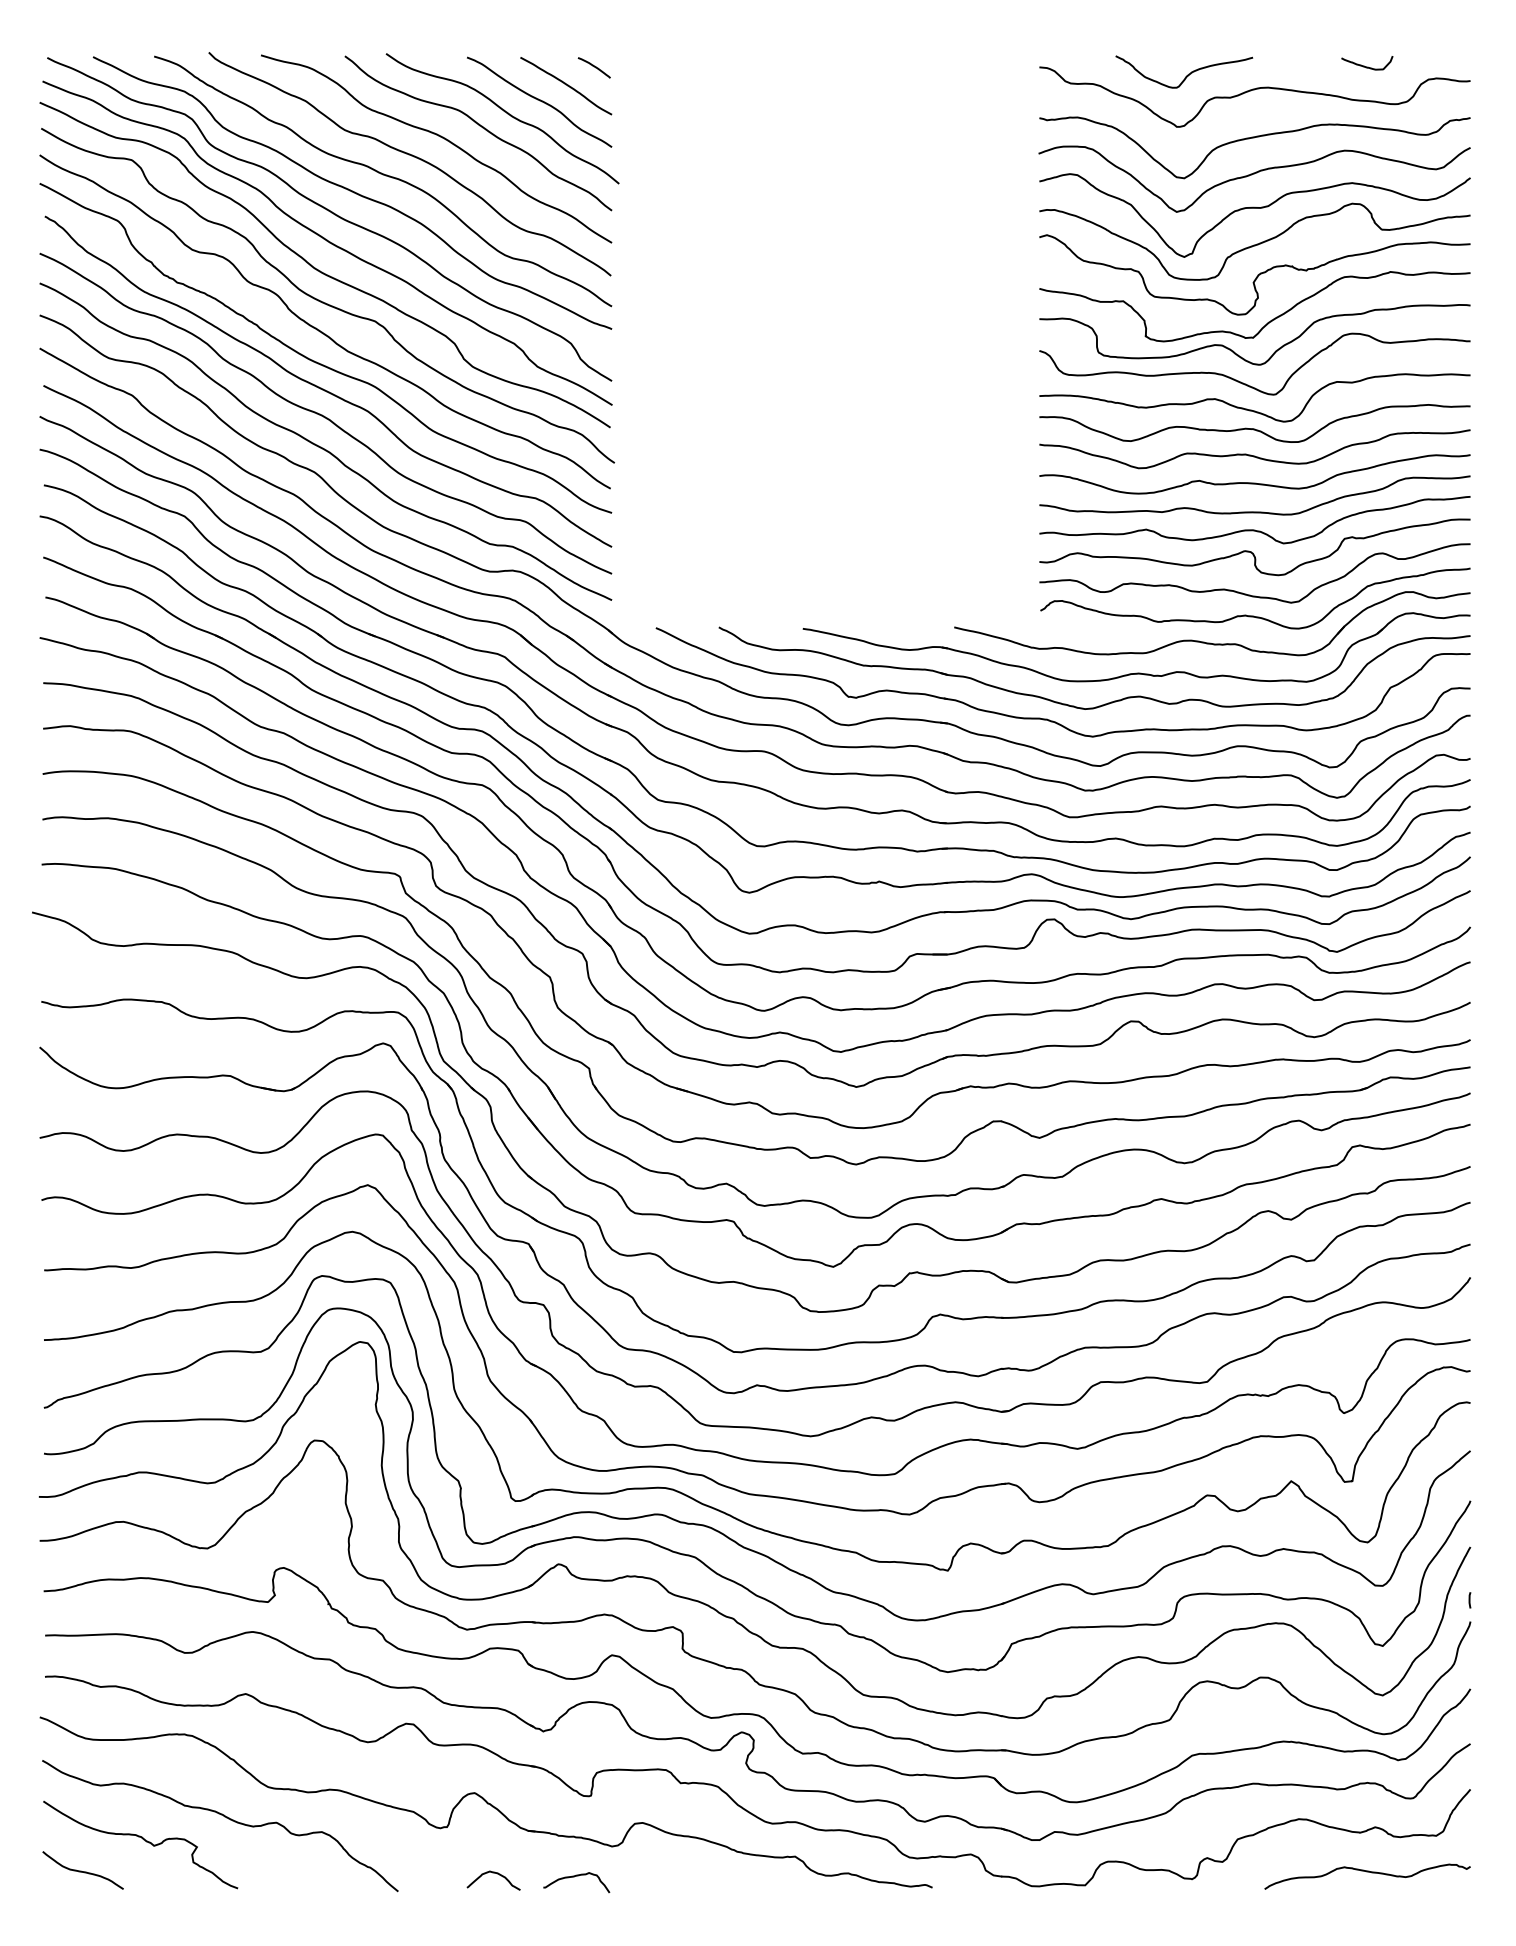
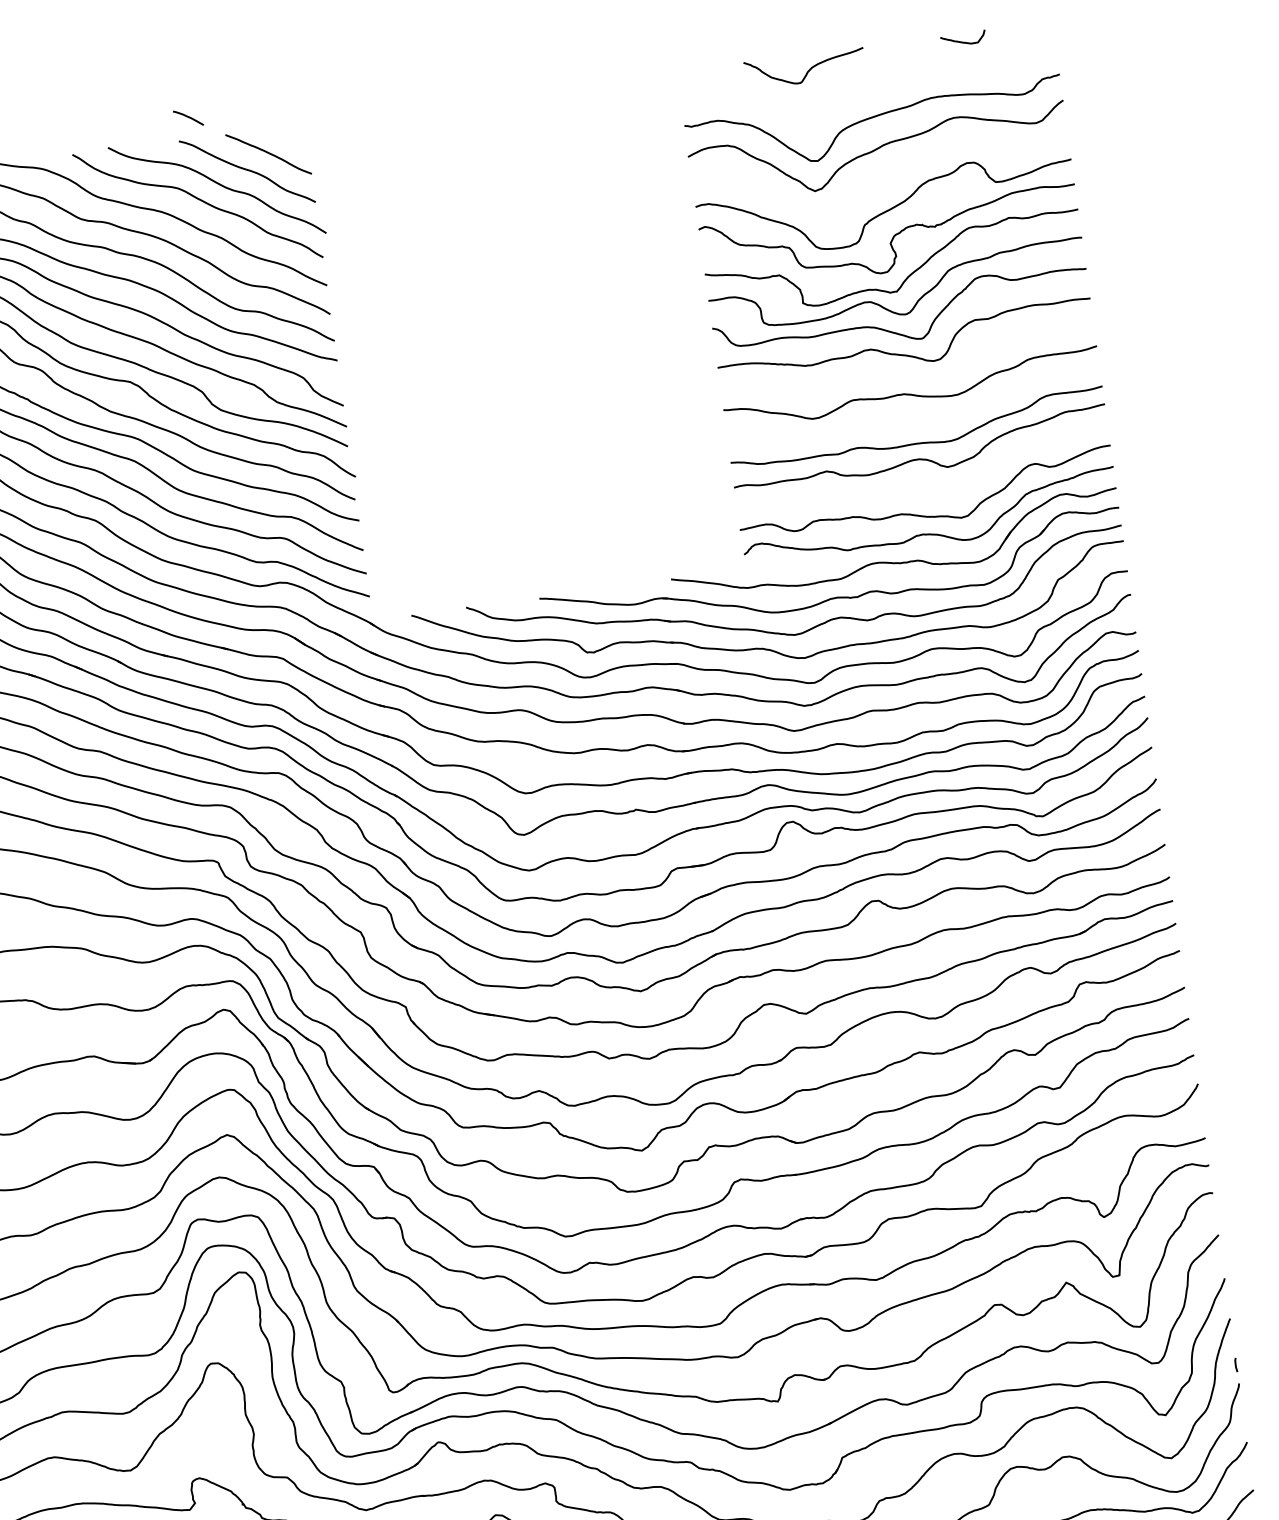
curve: (593, 66) -> (187, 117), moved
curve: (1251, 91) -> (865, 77), removed
curve: (1254, 208) -> (882, 178), removed
curve: (1254, 428) -> (908, 370), removed
curve: (1254, 482) -> (915, 417), removed
curve: (1251, 551) -> (920, 477), removed

